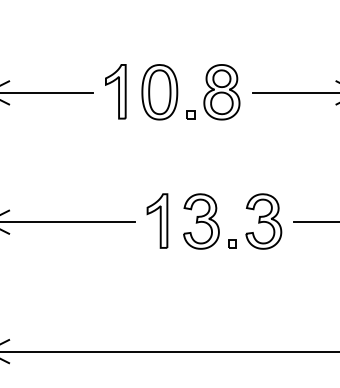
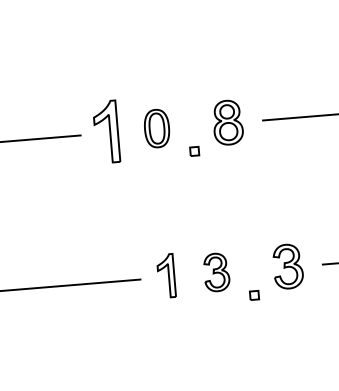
part: (159, 92) -> (156, 128), size x0.6
part: (221, 92) -> (227, 122), size x0.7
part: (157, 220) -> (166, 275), size x0.7
part: (201, 221) -> (216, 272), size x0.6
part: (263, 221) -> (287, 266), size x0.7

